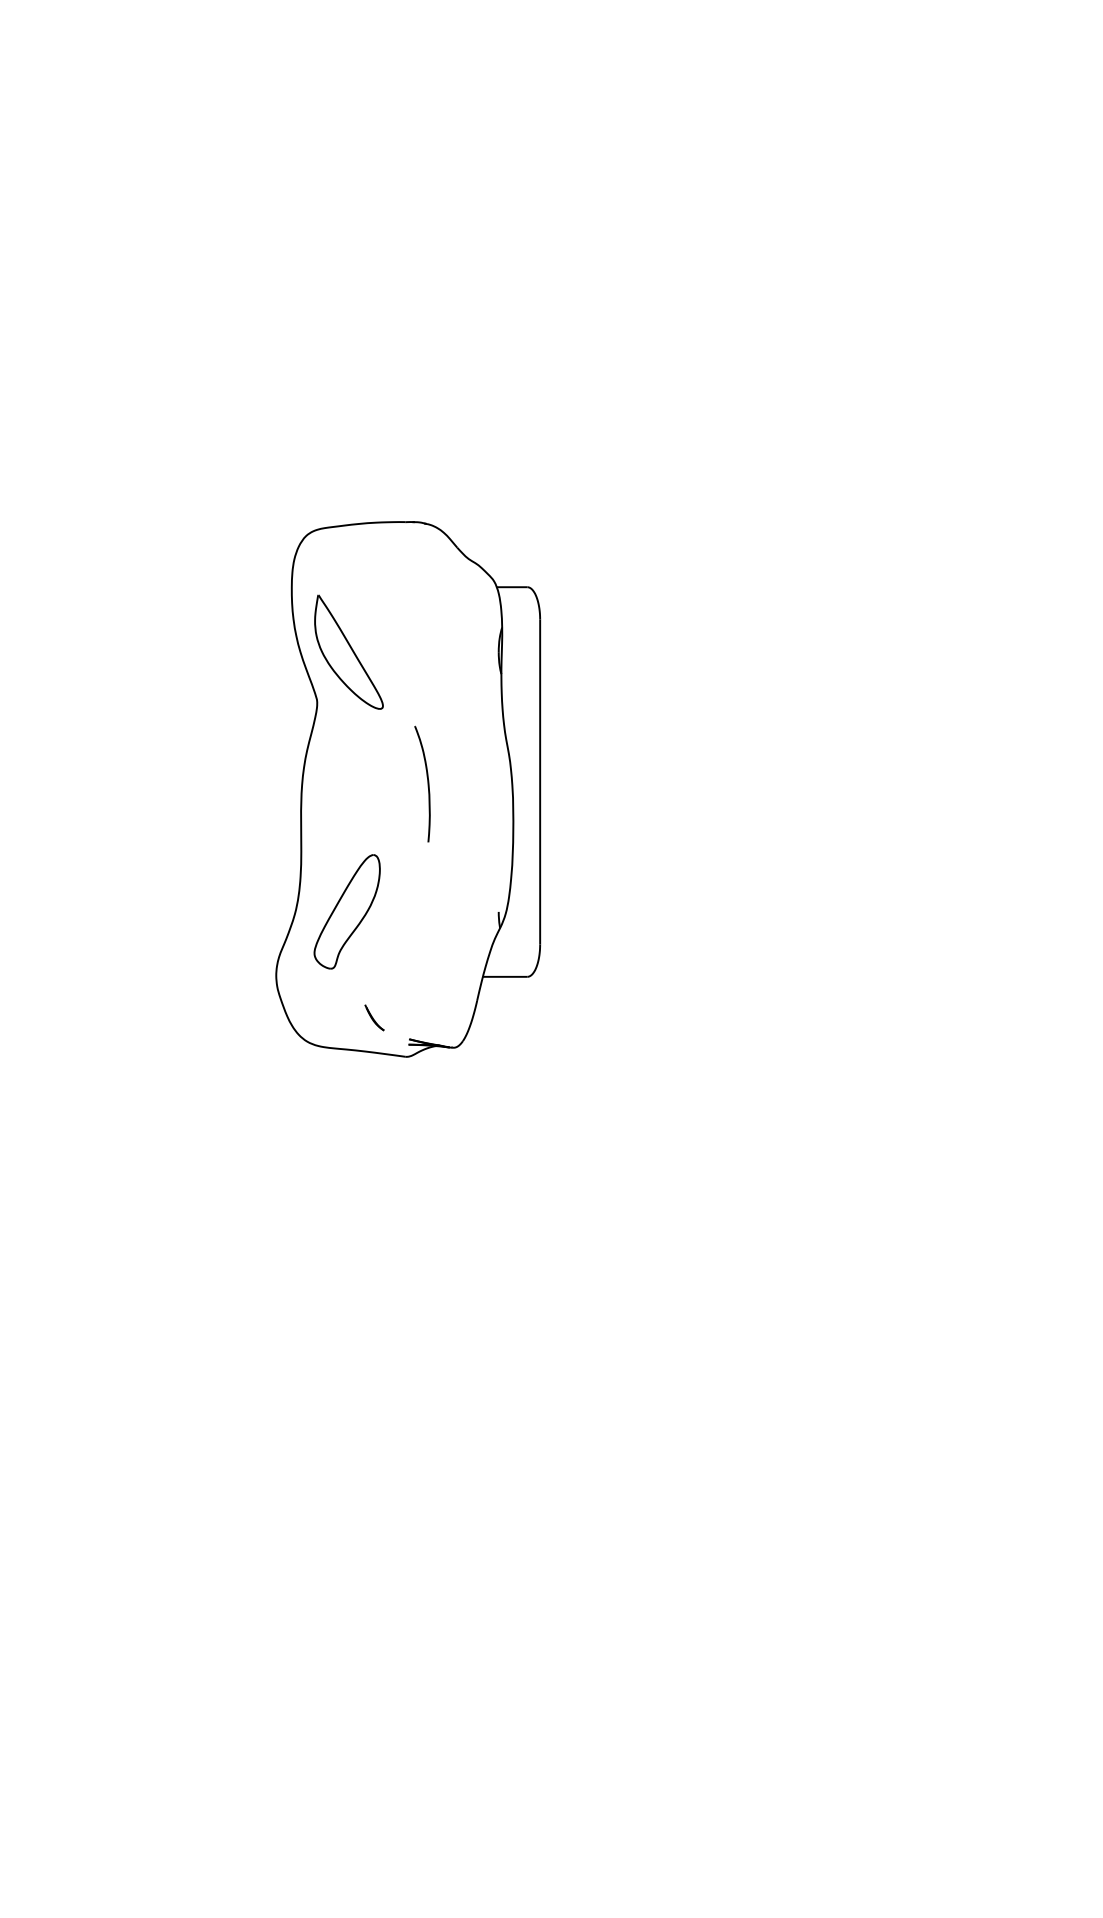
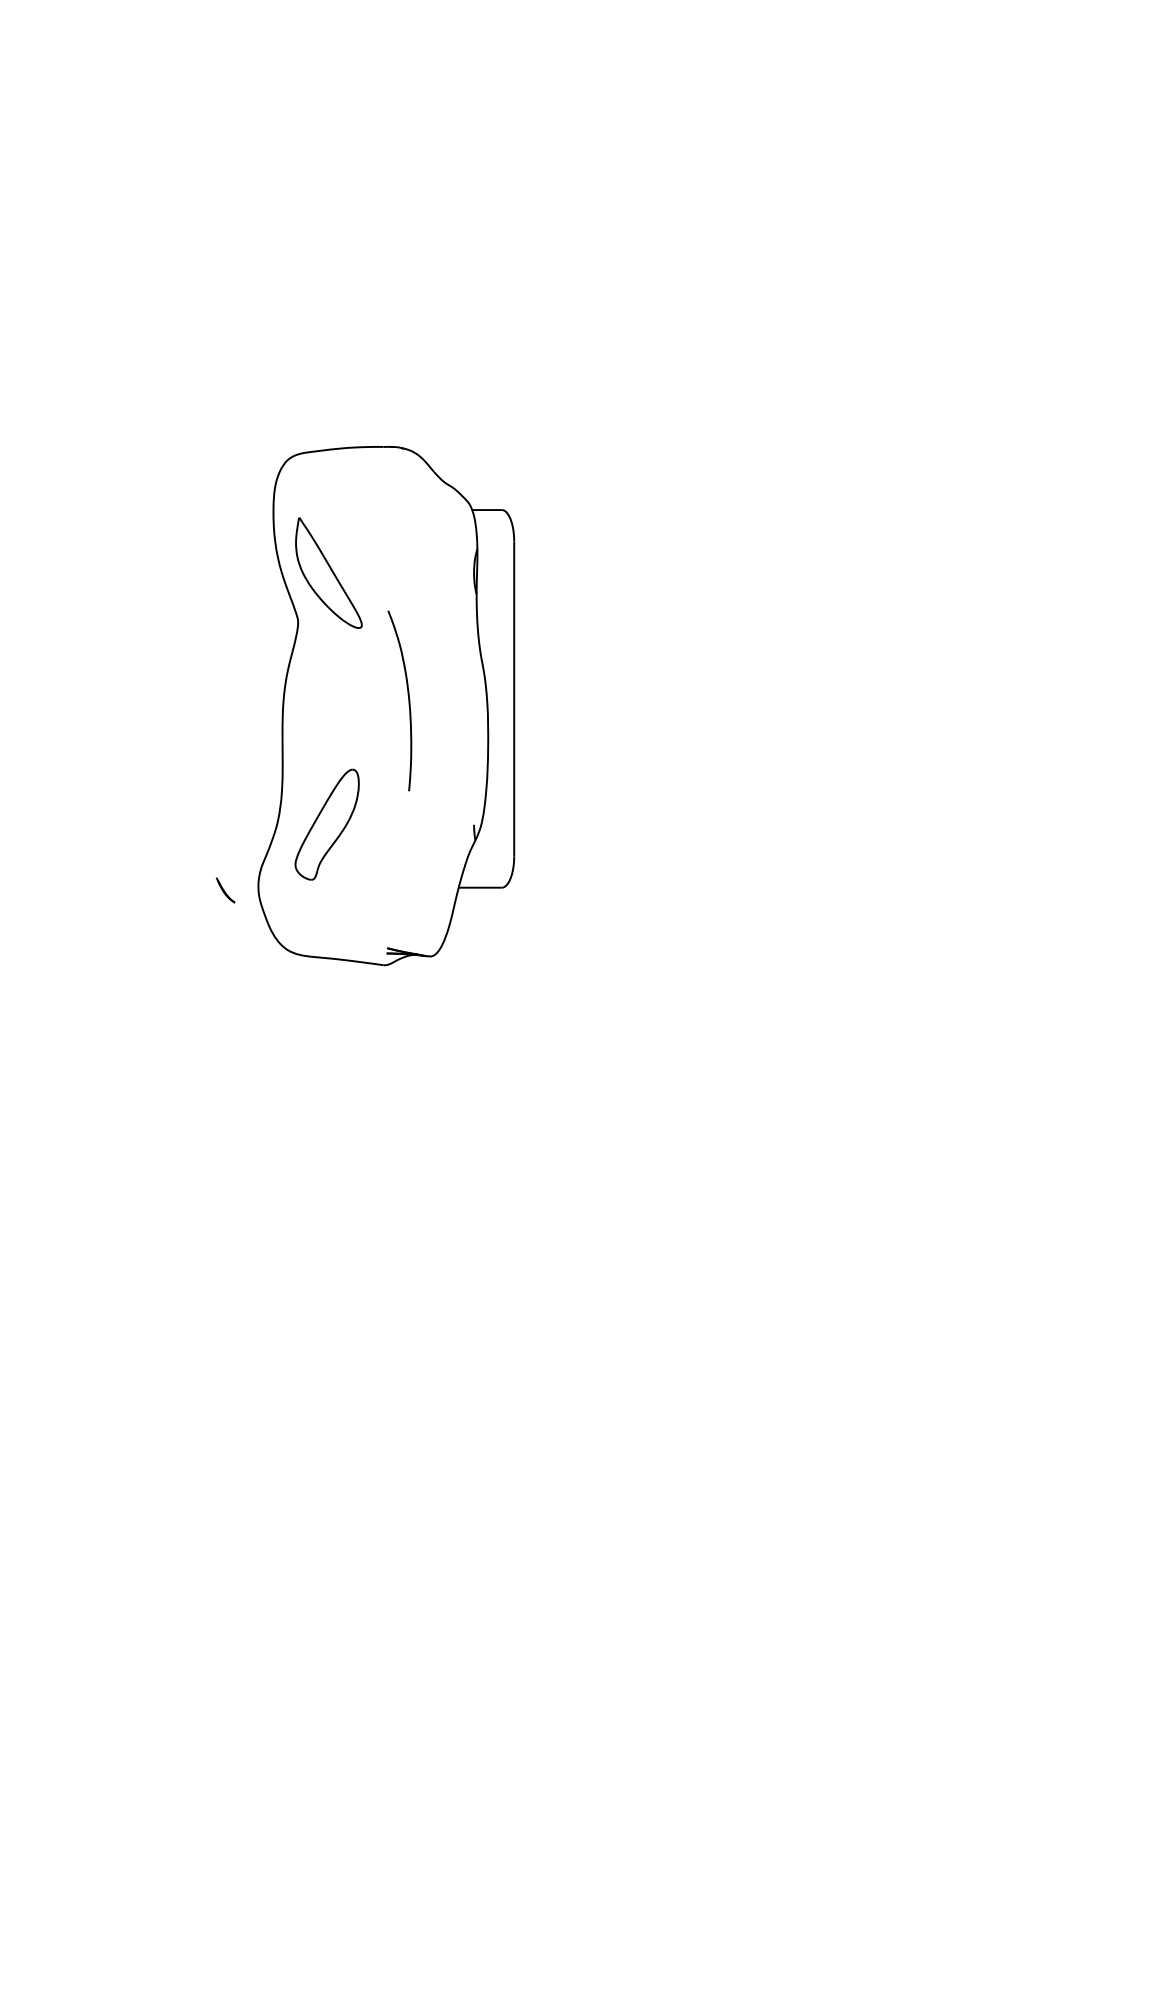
part: (422, 783) -> (400, 700), size x1.6
part: (374, 1017) -> (225, 890), moved

